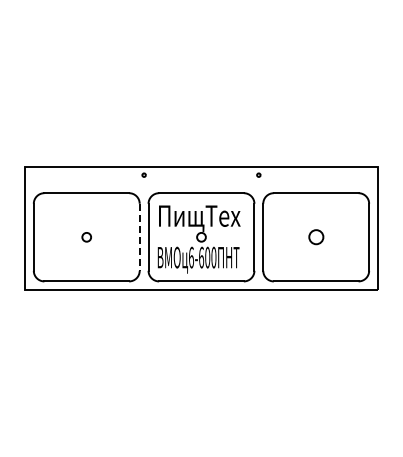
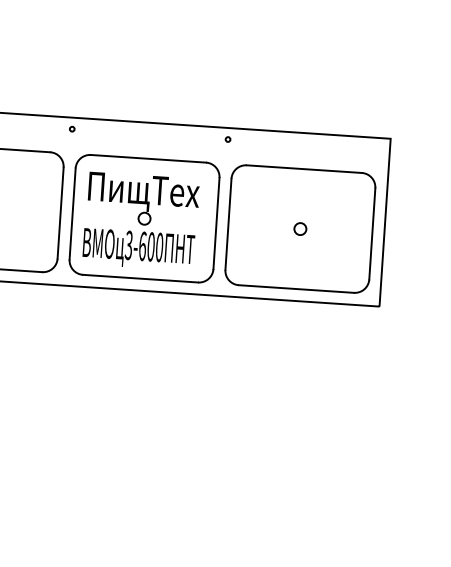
line: (139, 237) -> (60, 213), dashed -> solid
circle: (315, 237) -> (299, 229), size x0.62
text: (190, 257) -> (127, 245), 6-600 -> 3-600

